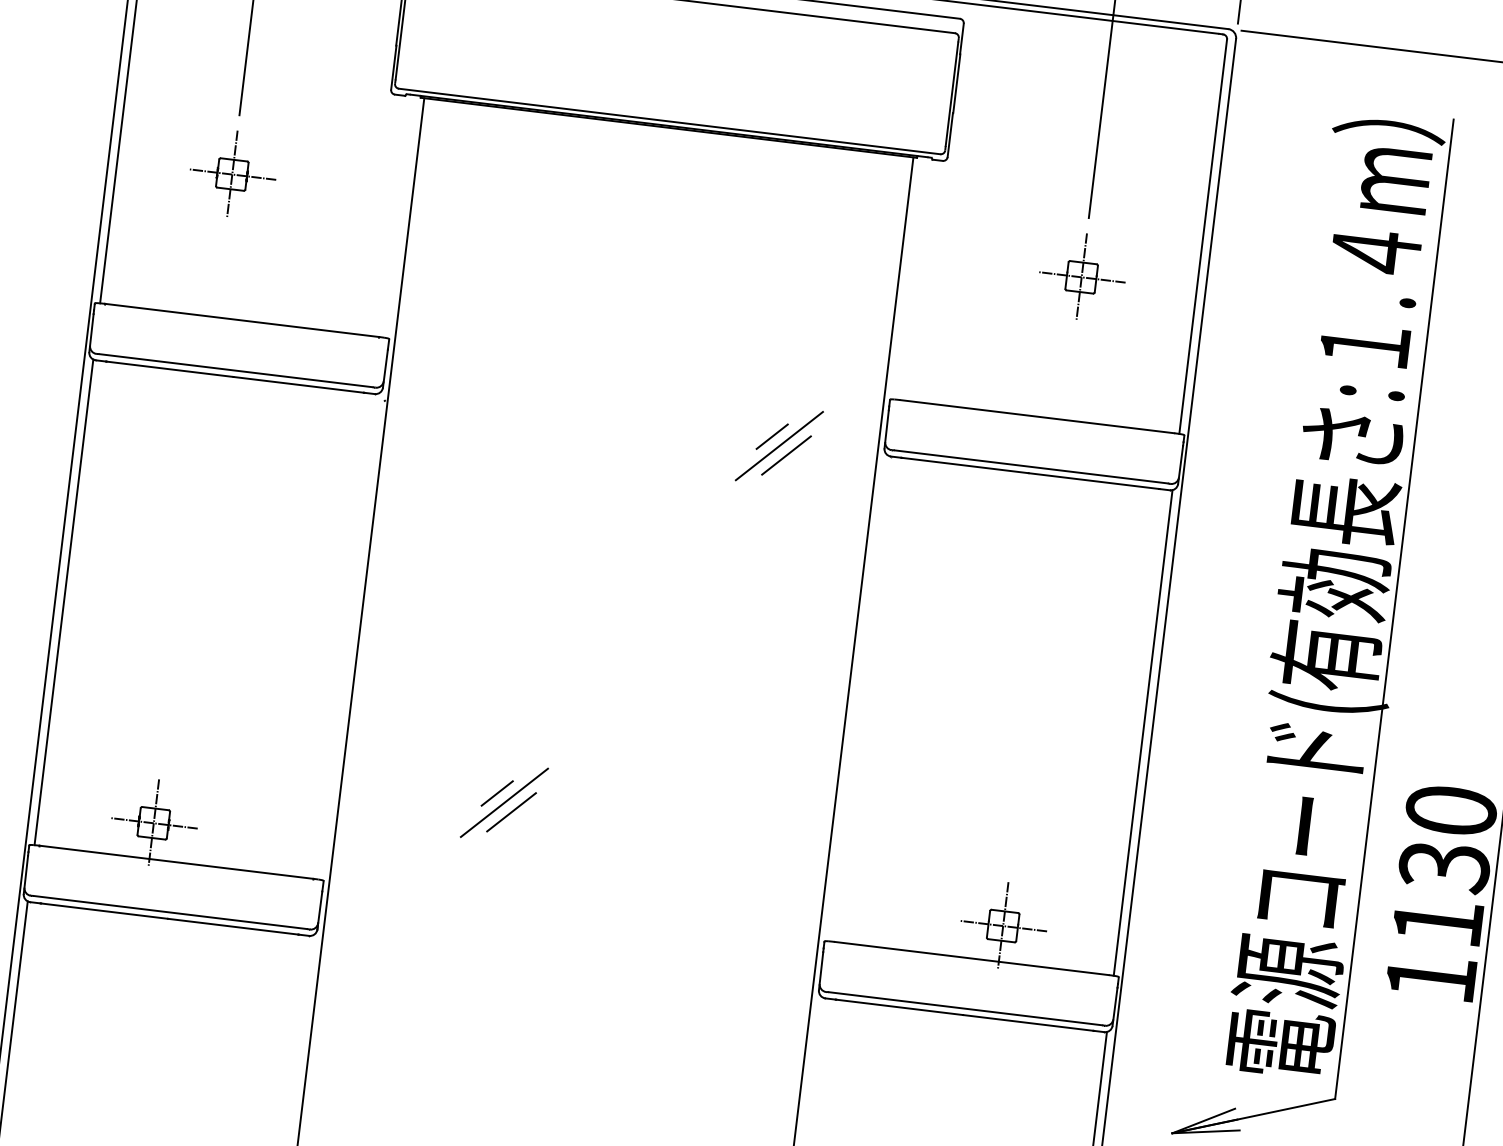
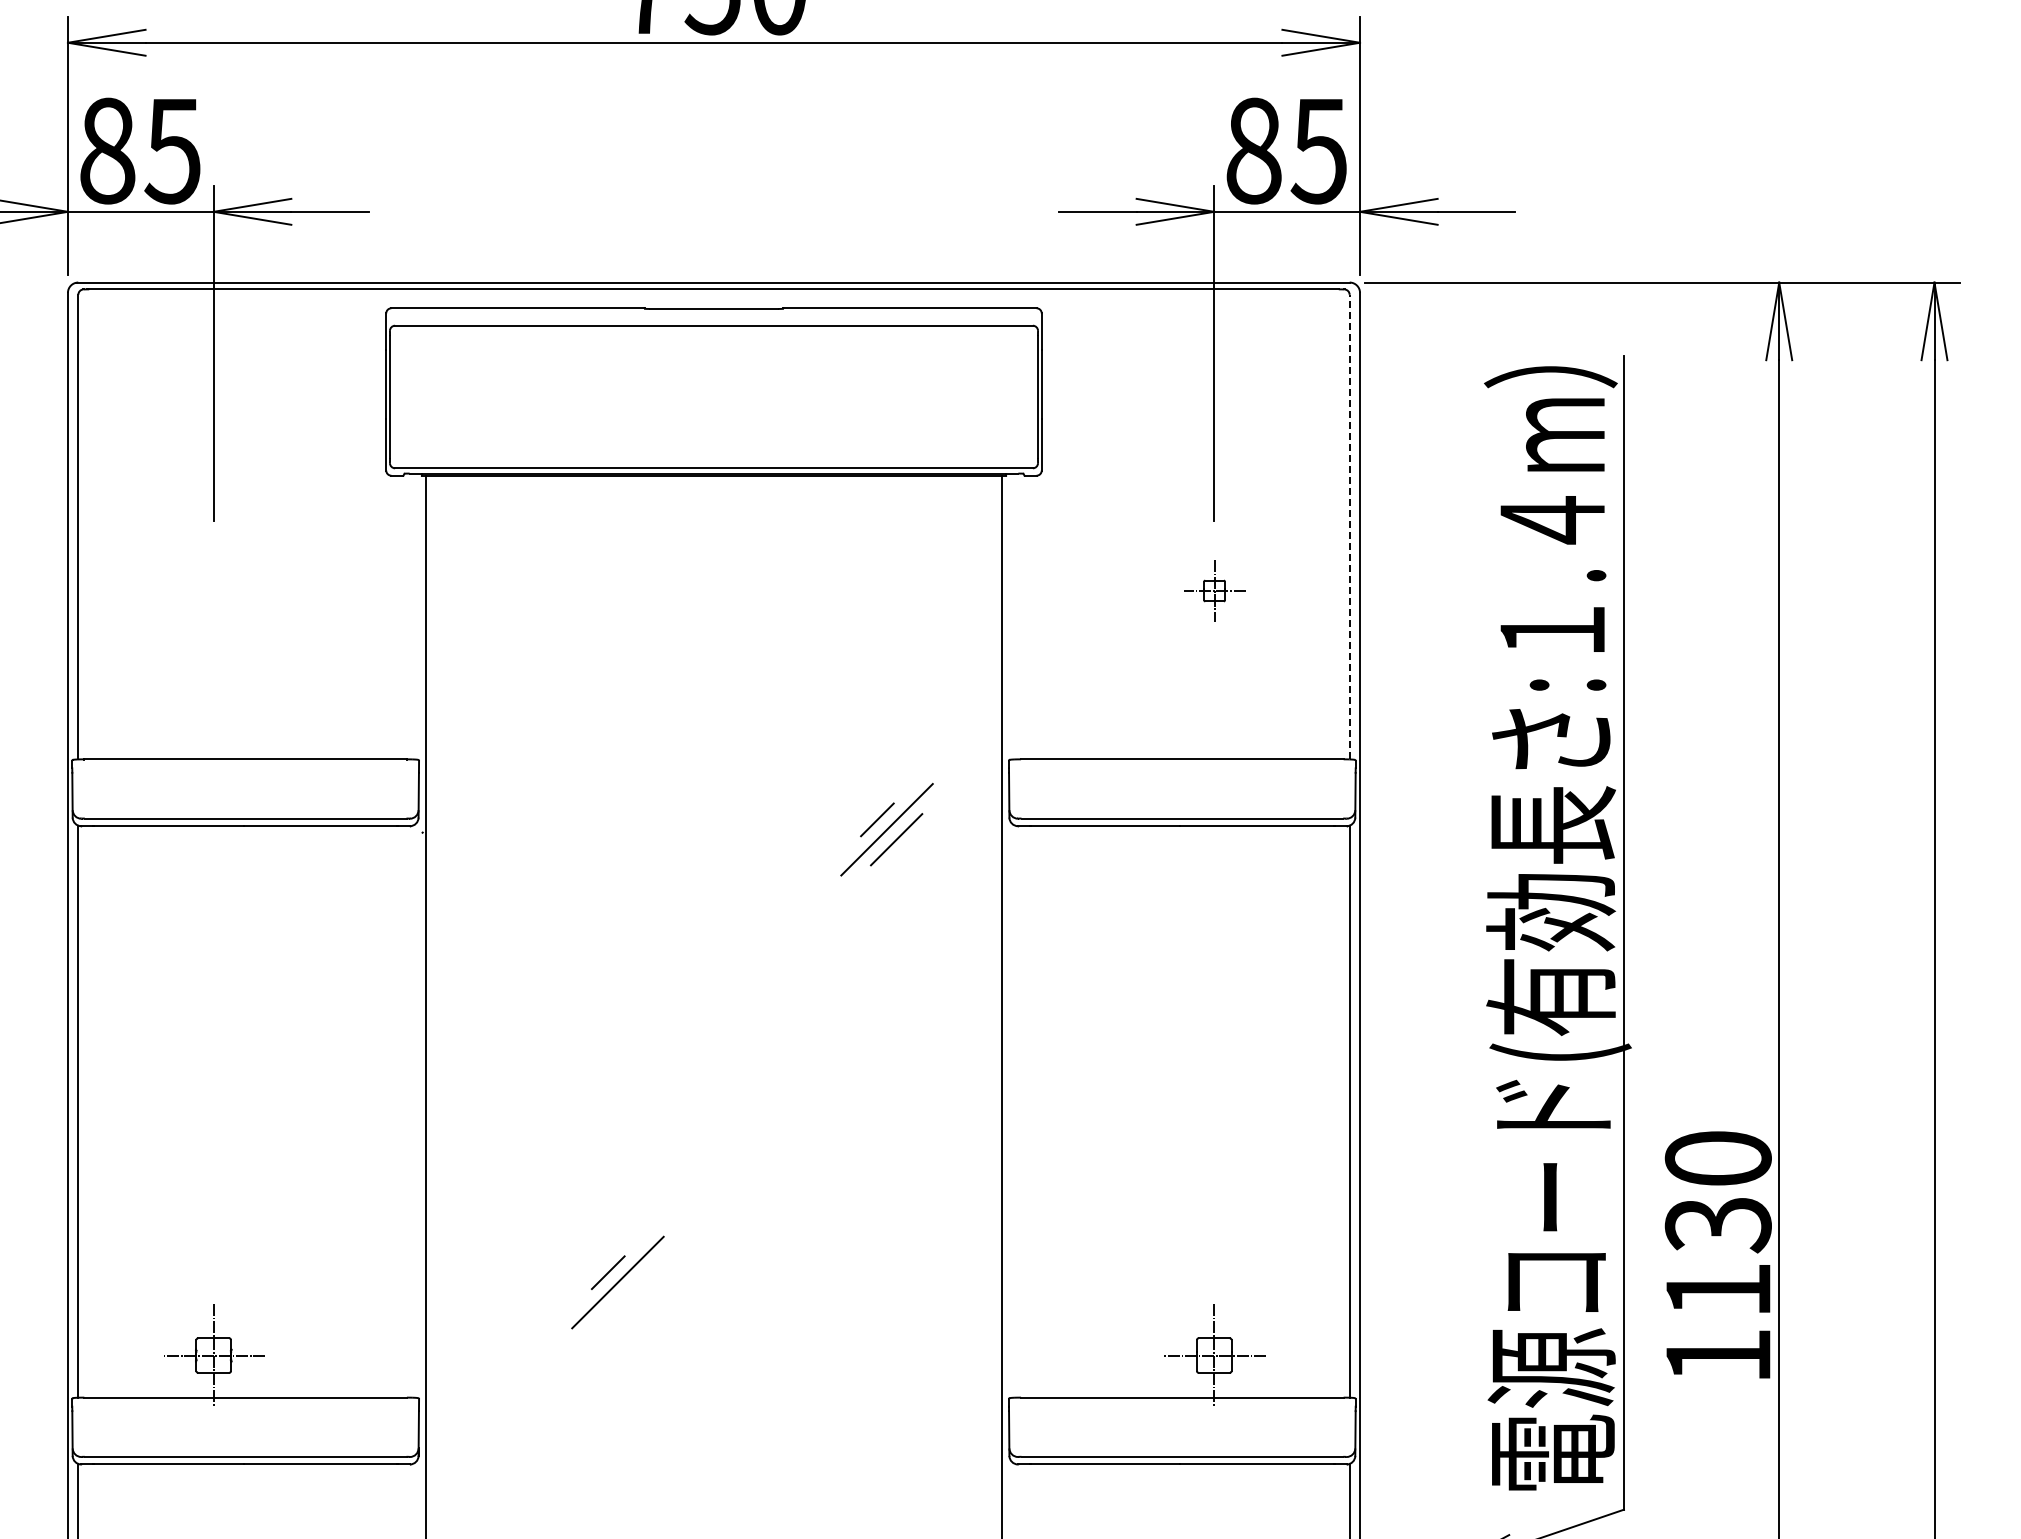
part: (233, 173) -> (214, 590), removed
line: (1203, 236) -> (1349, 526), solid -> dashed
part: (1081, 276) -> (1214, 590), size x0.6
line: (511, 812) -> (627, 1292), removed

